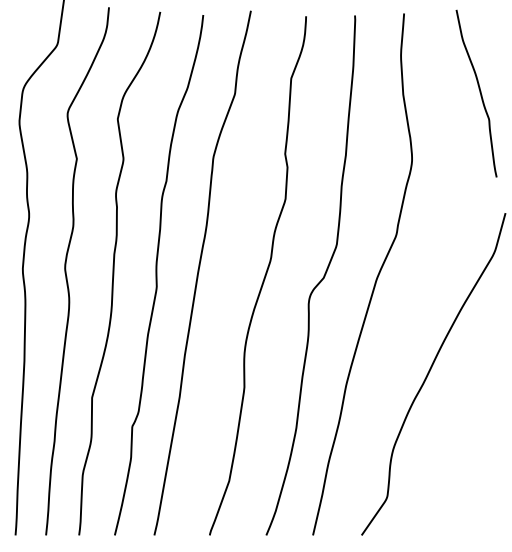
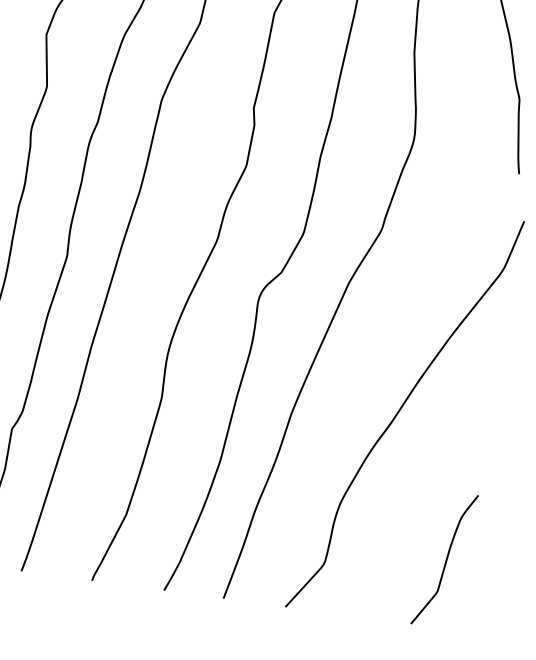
curve: (480, 482) -> (446, 560), added

